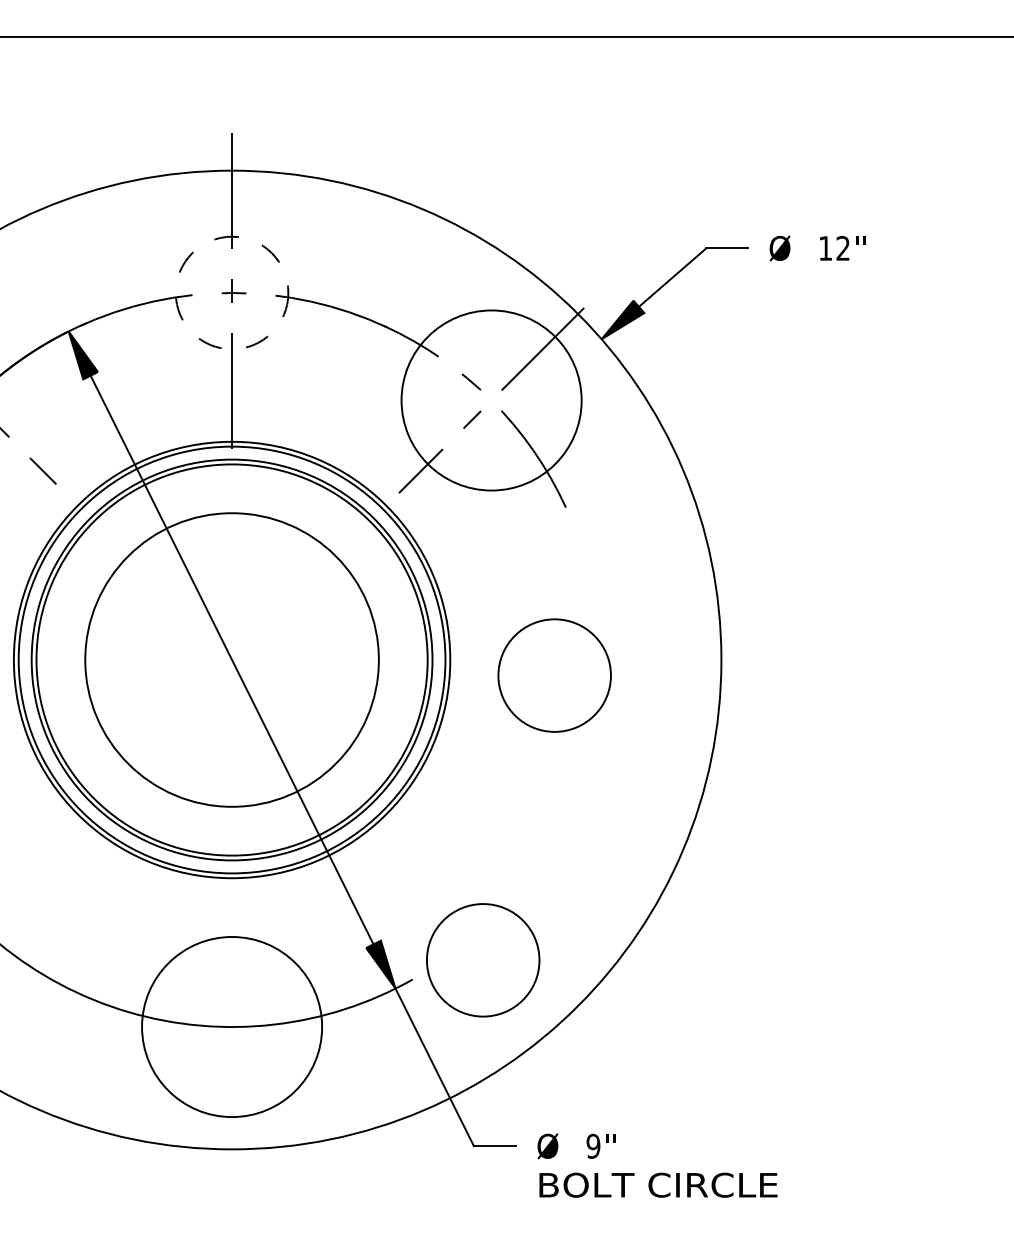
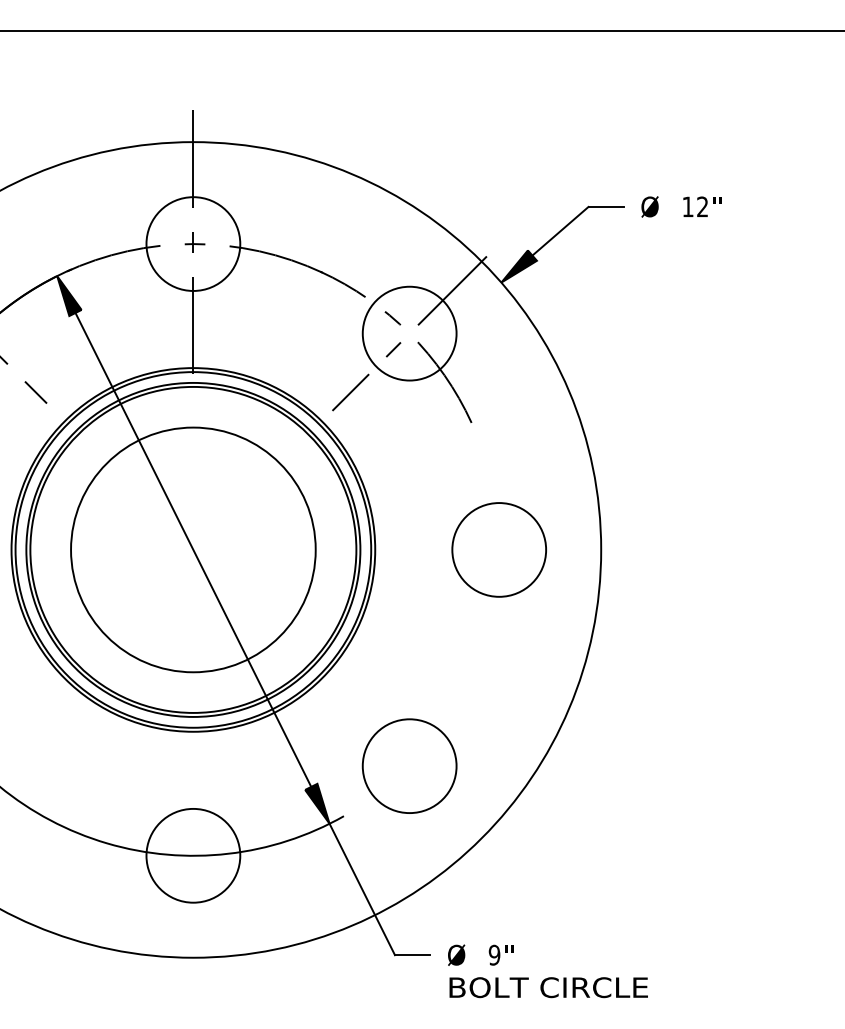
circle: (232, 292) -> (193, 243), dashed -> solid
circle: (491, 400) -> (409, 333), size x0.62
circle: (553, 675) -> (498, 549), moved
circle: (483, 959) -> (409, 765), moved
circle: (232, 1026) -> (193, 855), size x0.62

